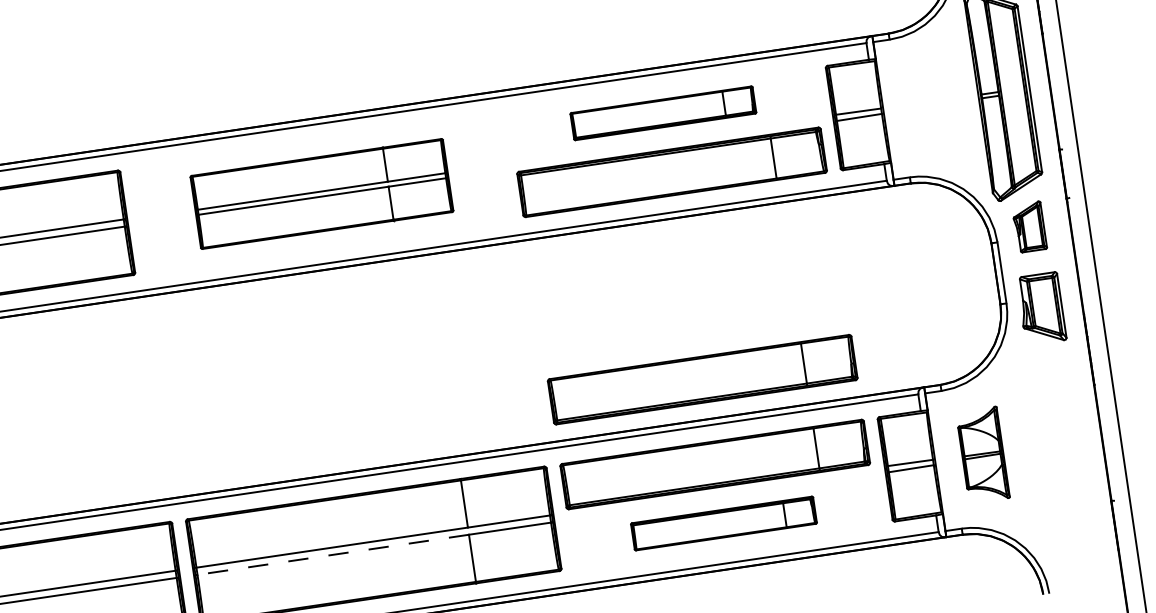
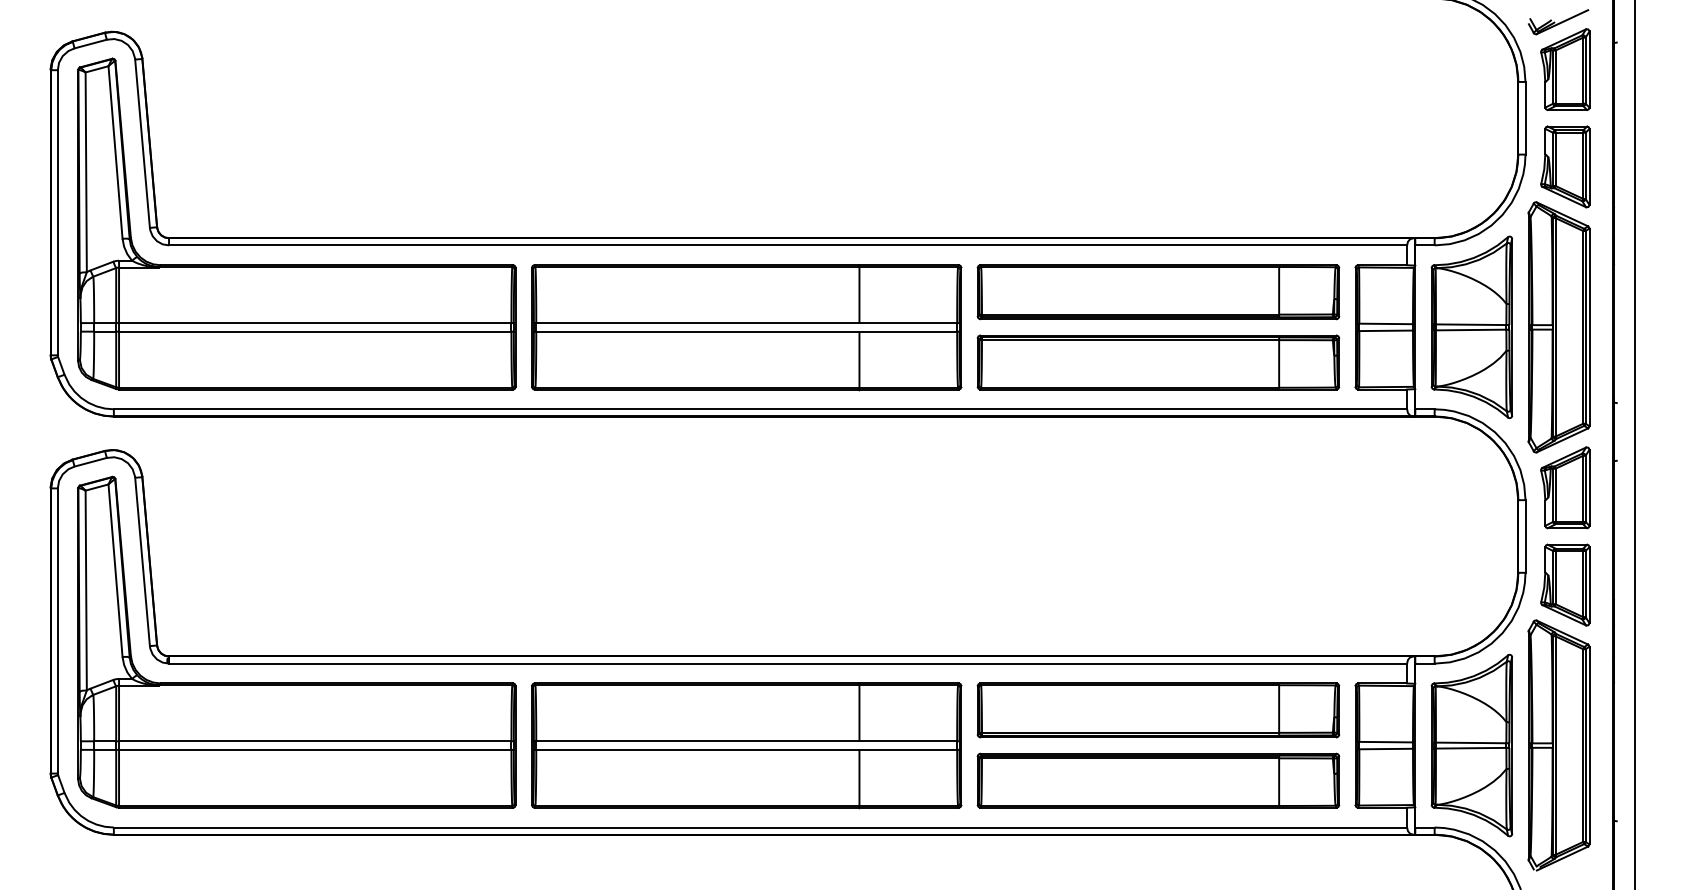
part: (930, 103) -> (1471, 326), added
part: (663, 113) -> (1158, 292), size x1.67
part: (321, 193) -> (746, 327), size x1.43
part: (1029, 226) -> (1565, 487), size x1.43
part: (702, 379) -> (1158, 609), removed
part: (1055, 444) -> (1558, 745), added
part: (982, 455) -> (1471, 745), size x1.67
part: (723, 523) -> (1158, 780), size x1.67
line: (332, 554) -> (697, 749), dashed -> solid

